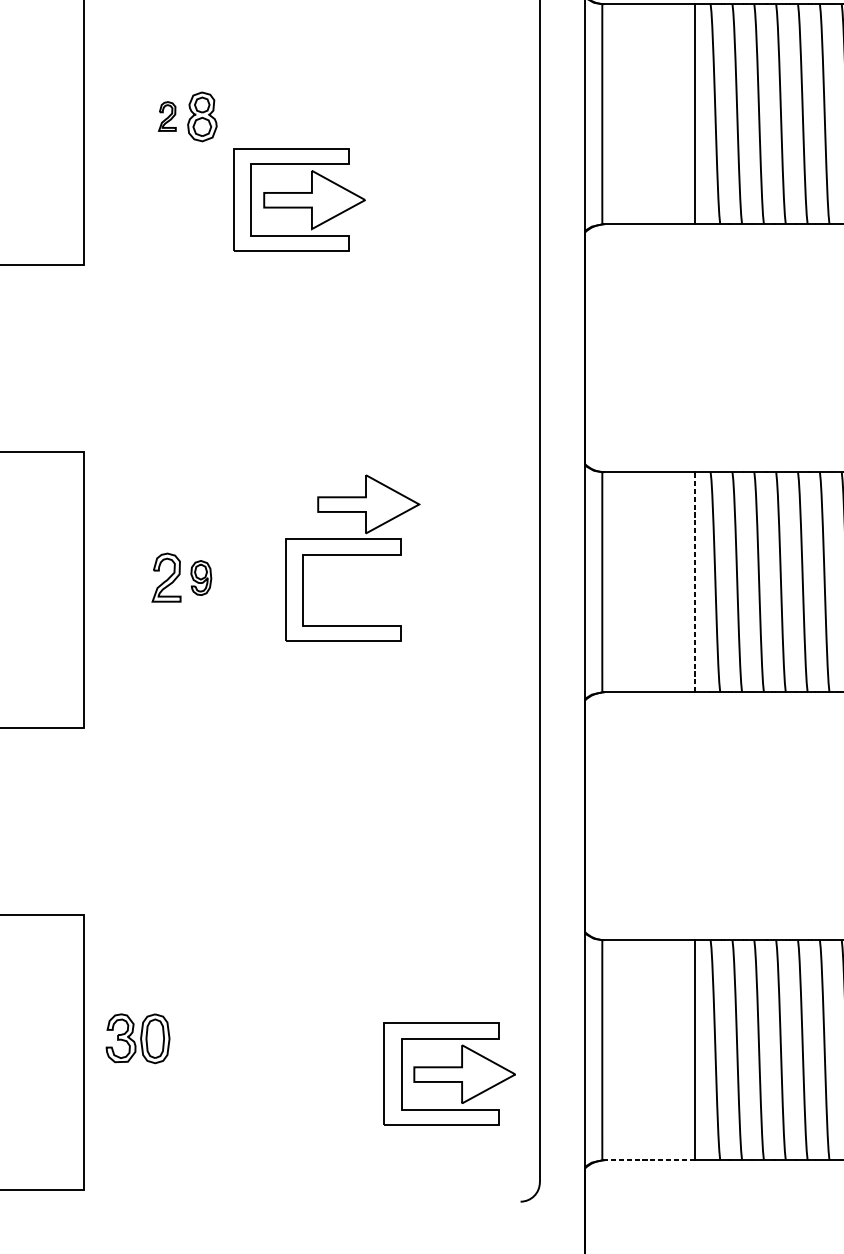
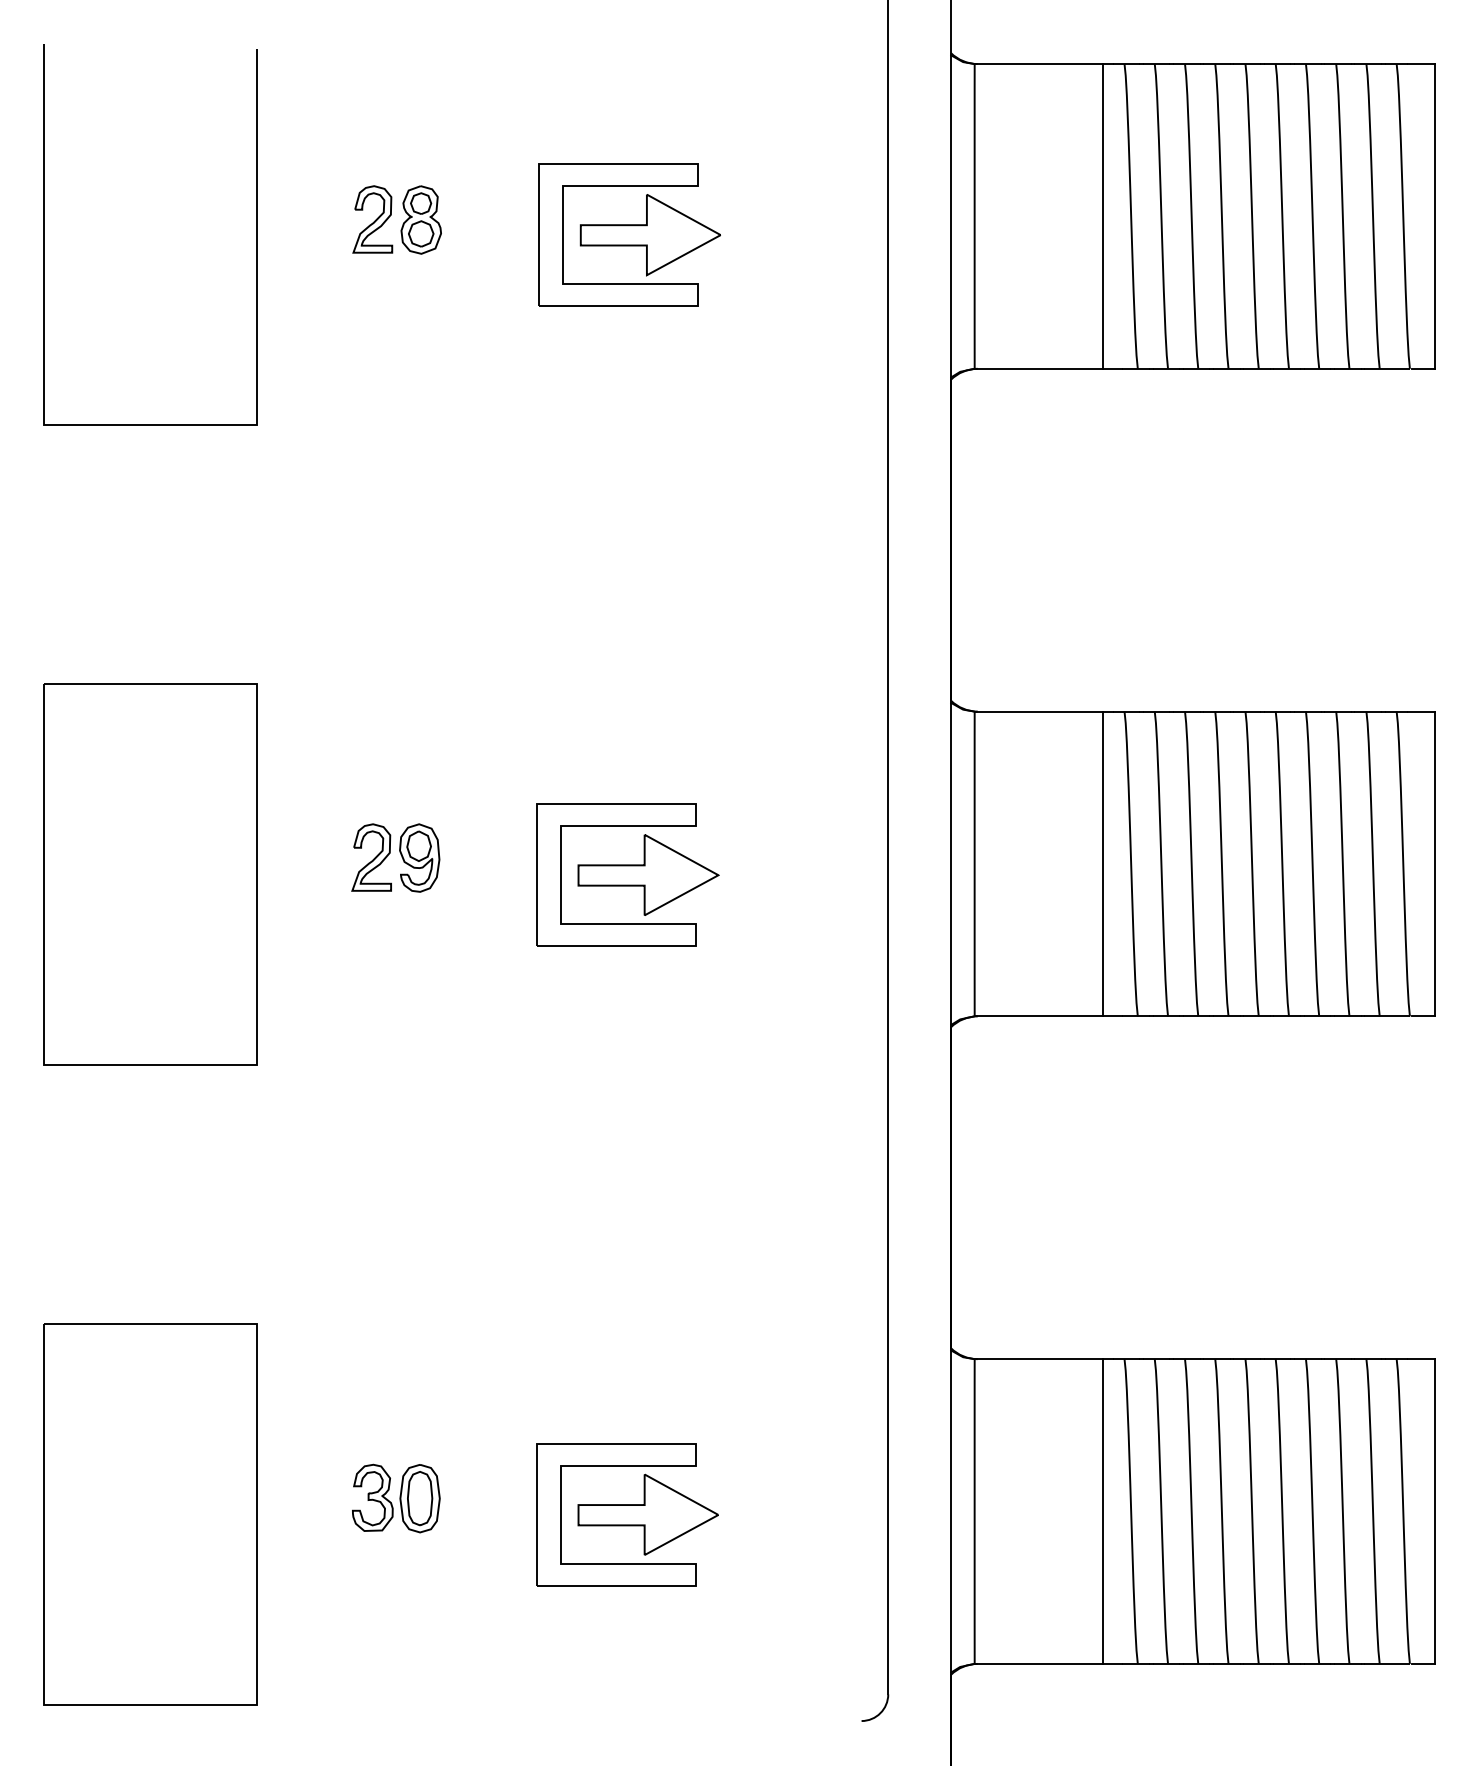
part: (167, 116) -> (372, 219), size x1.67
part: (299, 199) -> (629, 234), moved
part: (368, 503) -> (648, 874), moved
part: (201, 577) -> (419, 857), size x1.43
line: (695, 581) -> (1103, 863), dashed -> solid
part: (138, 1038) -> (396, 1498), moved
part: (449, 1074) -> (627, 1514), moved
line: (649, 1160) -> (1039, 1663), dashed -> solid

